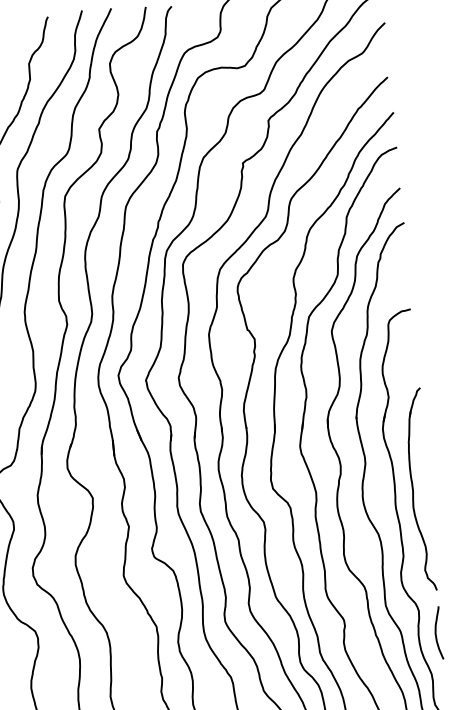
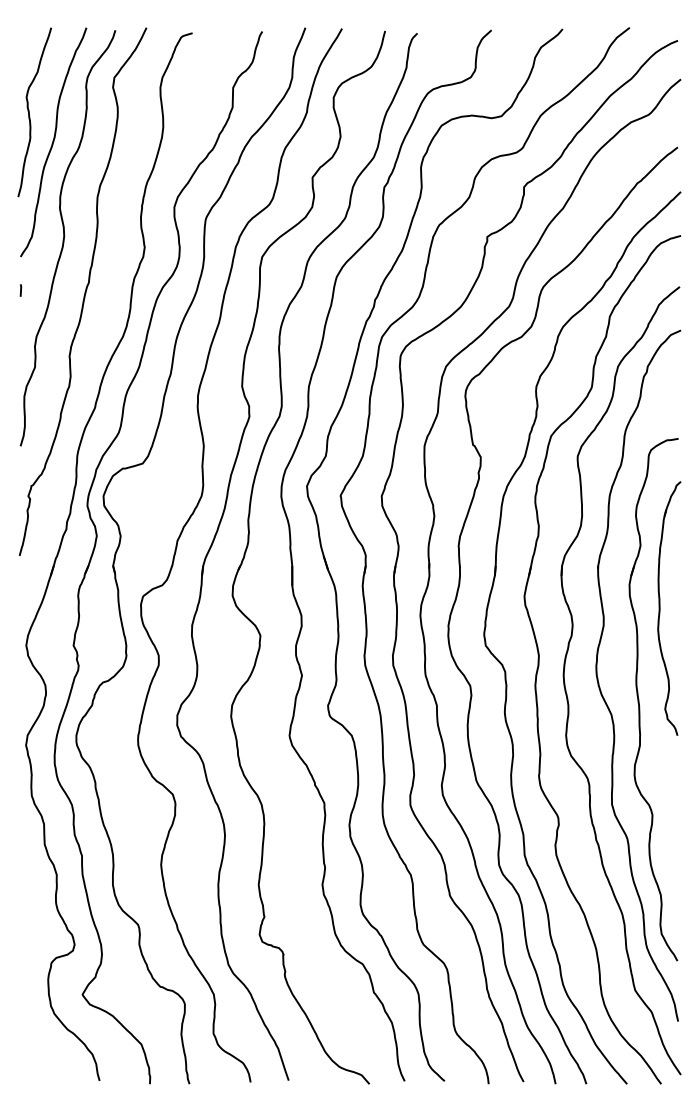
part: (413, 490) -> (660, 608), moved
curve: (436, 632) -> (671, 844), removed

